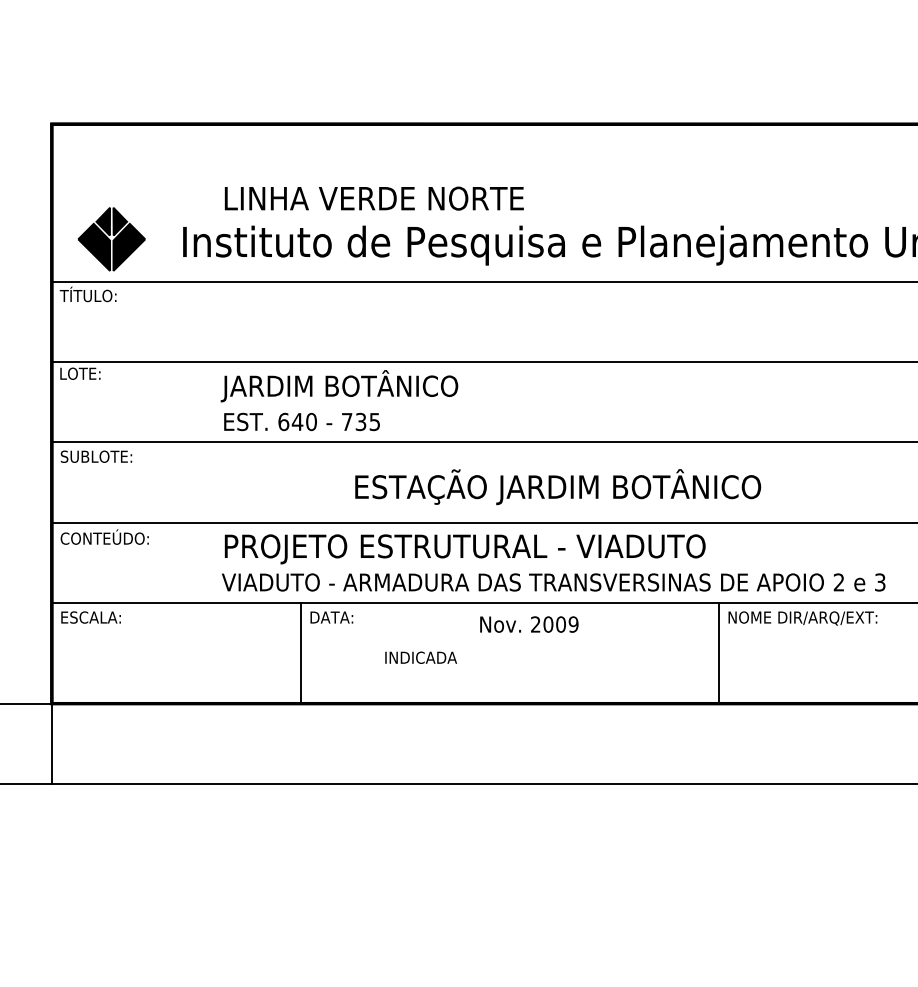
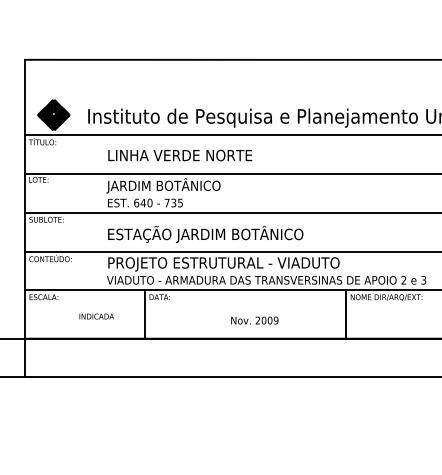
text: (374, 198) -> (180, 155), moved
text: (557, 485) -> (205, 233), moved
text: (528, 624) -> (254, 320), moved
text: (420, 657) -> (96, 316), moved

